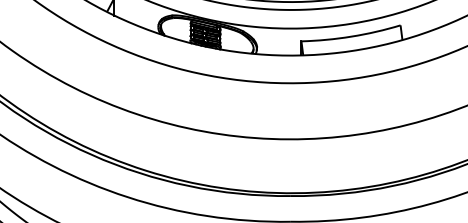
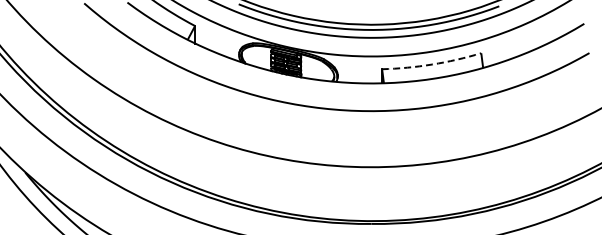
arc: (351, 36) -> (432, 64), solid -> dashed

